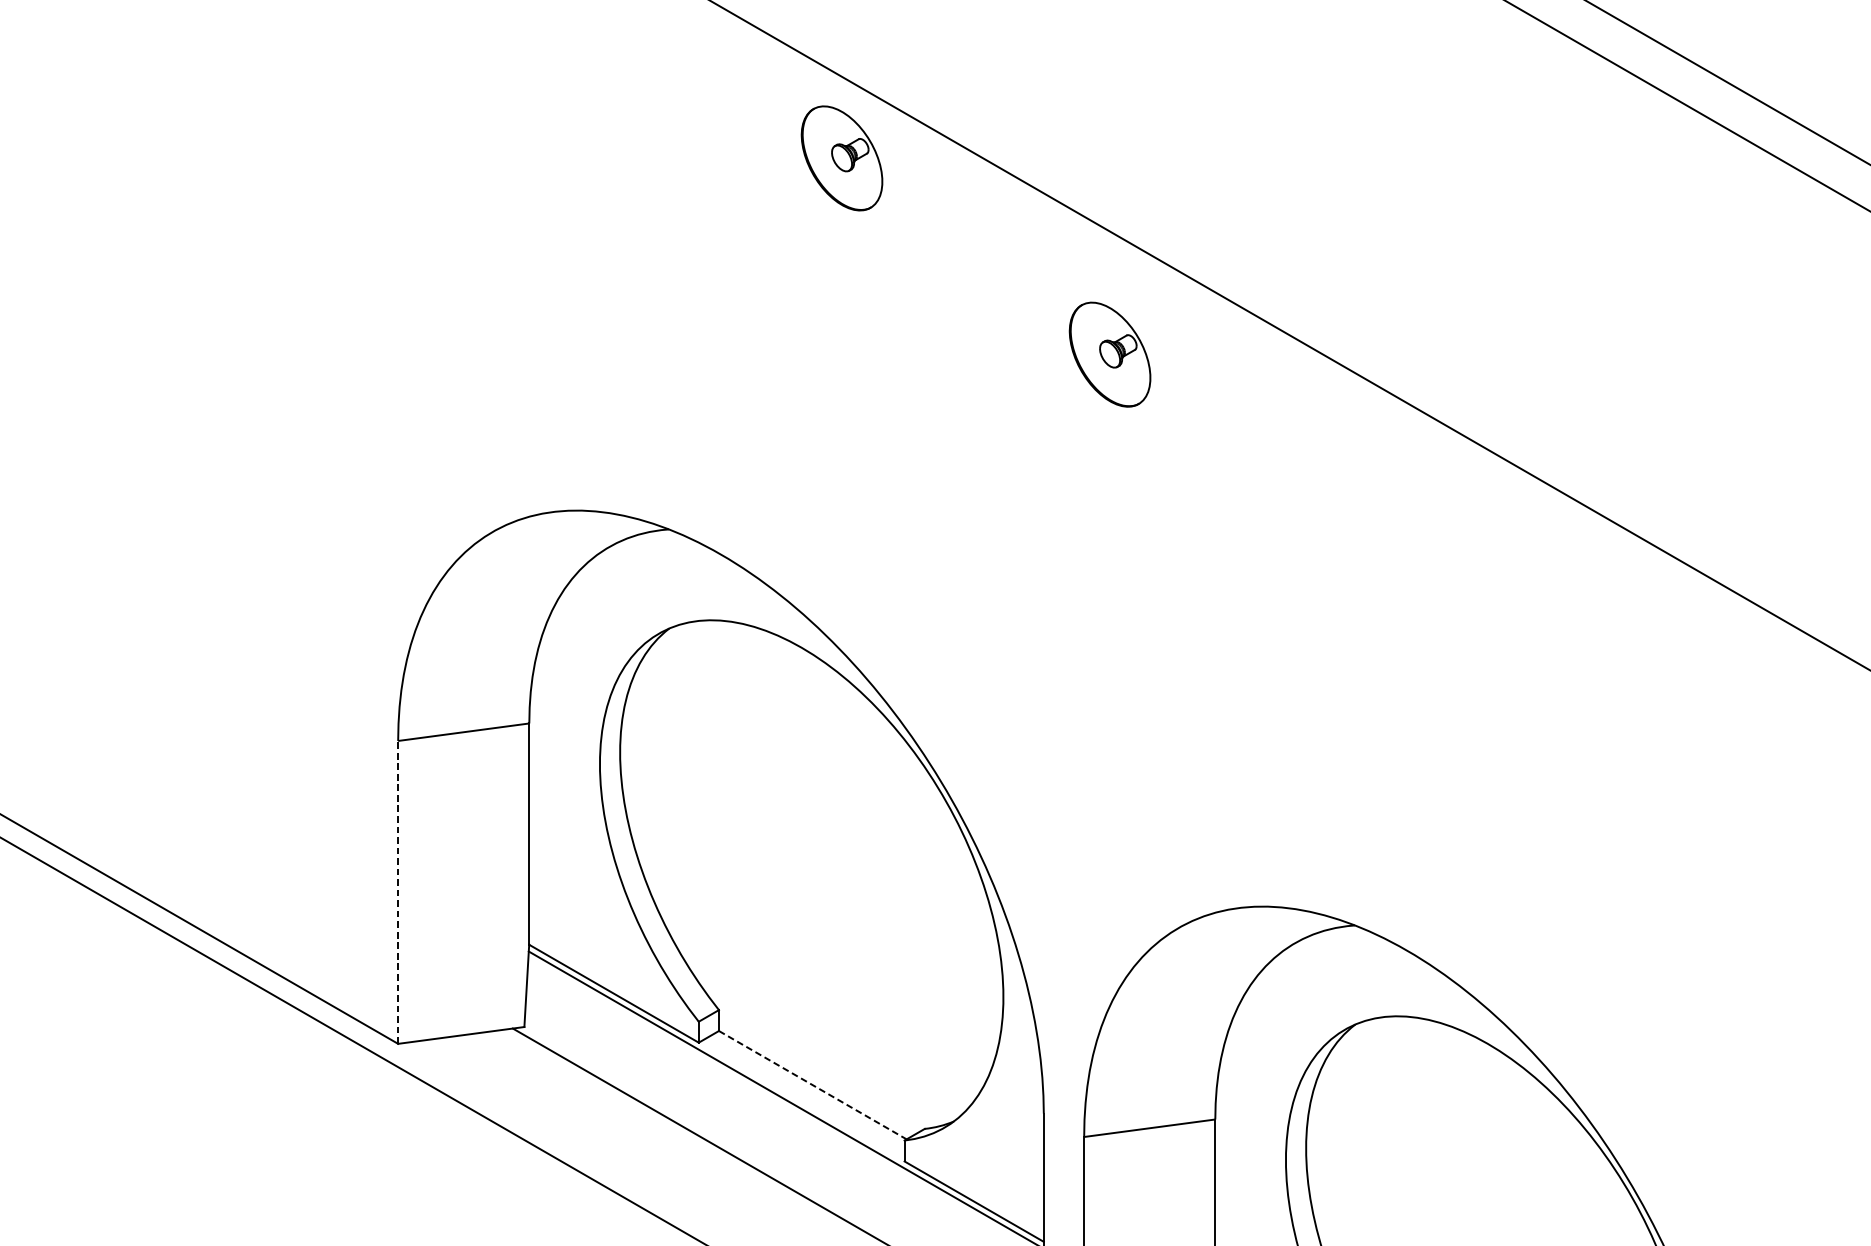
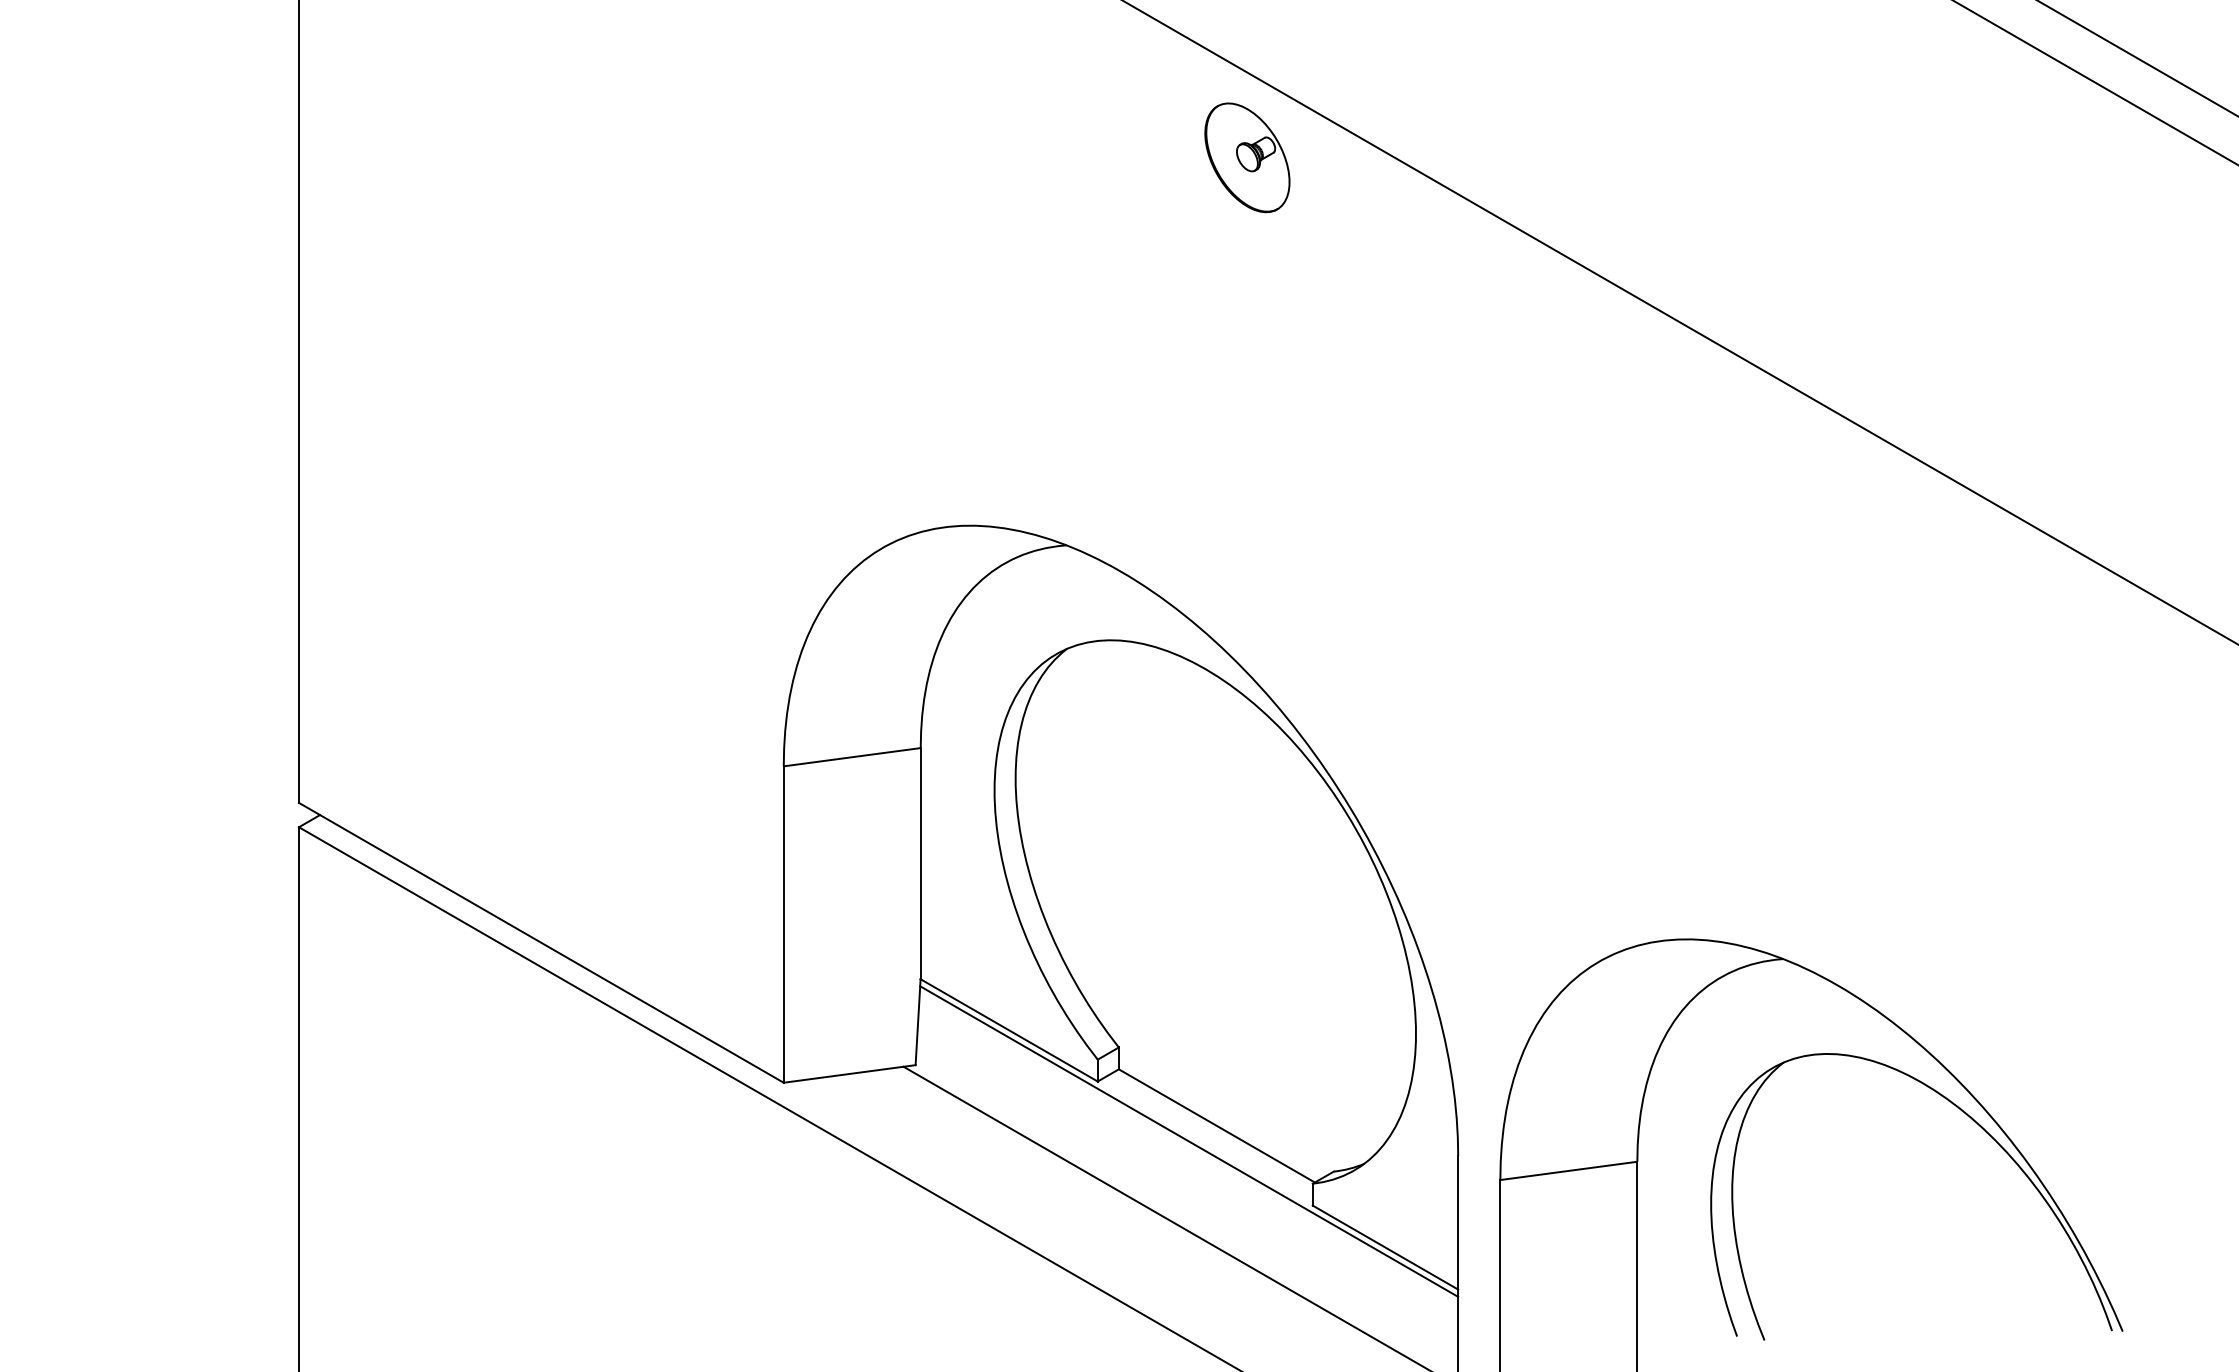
part: (1110, 354) -> (1527, 362), removed
line: (397, 892) -> (783, 924), dashed -> solid
line: (813, 1085) -> (1217, 1126), dashed -> solid

